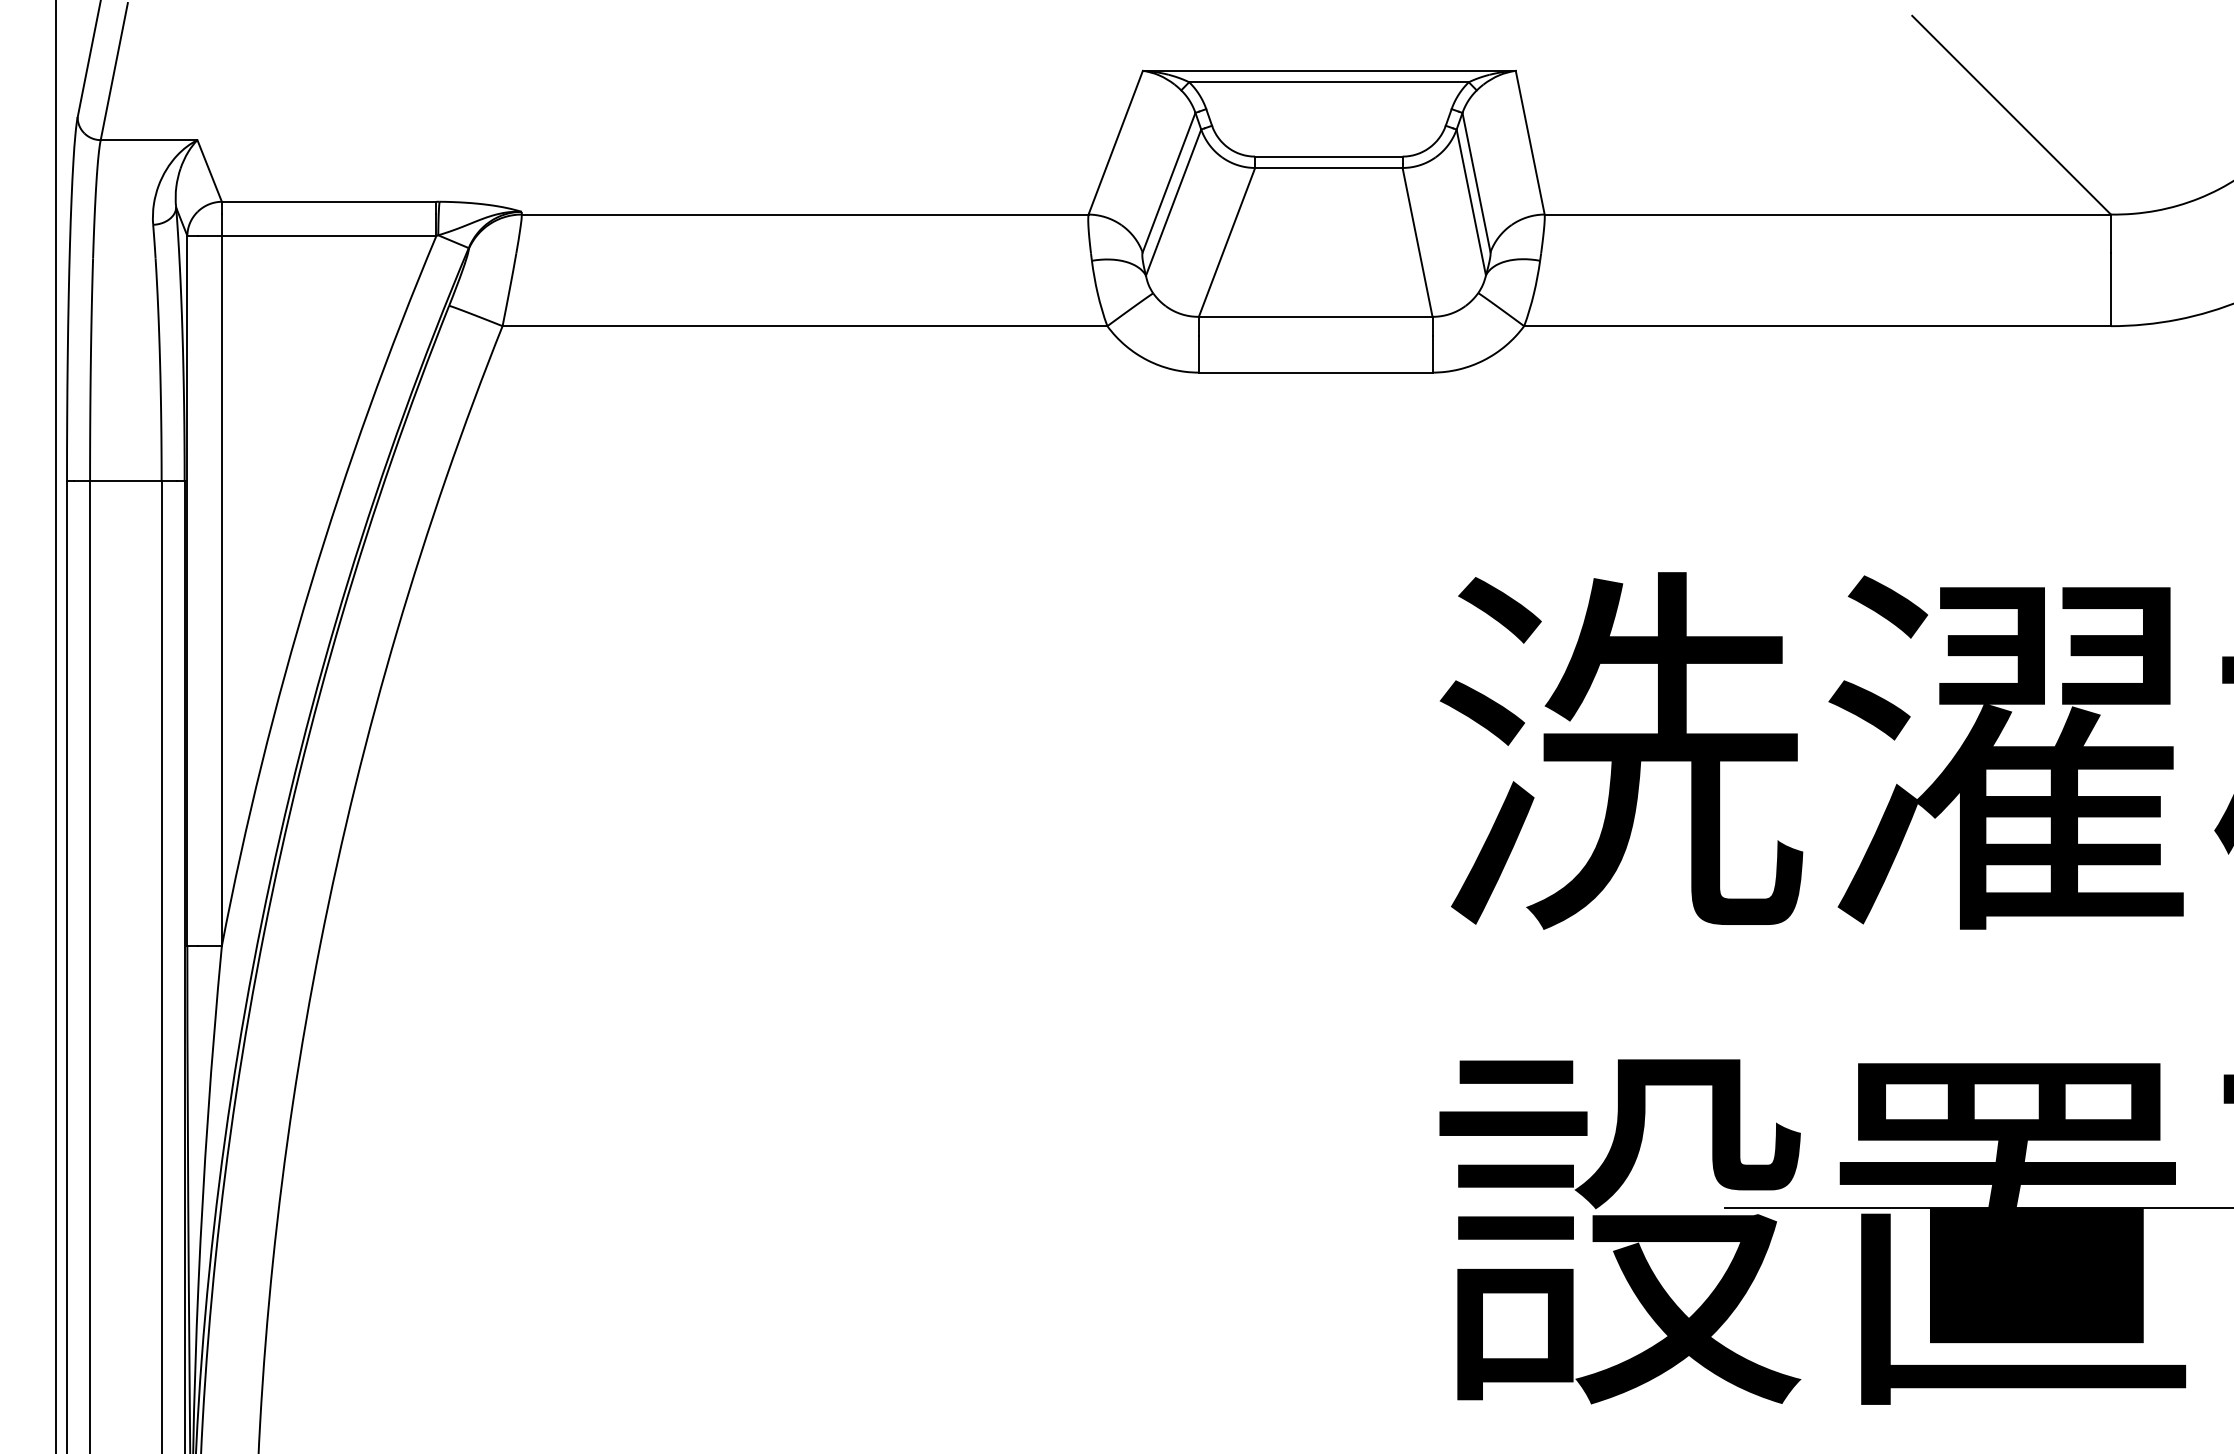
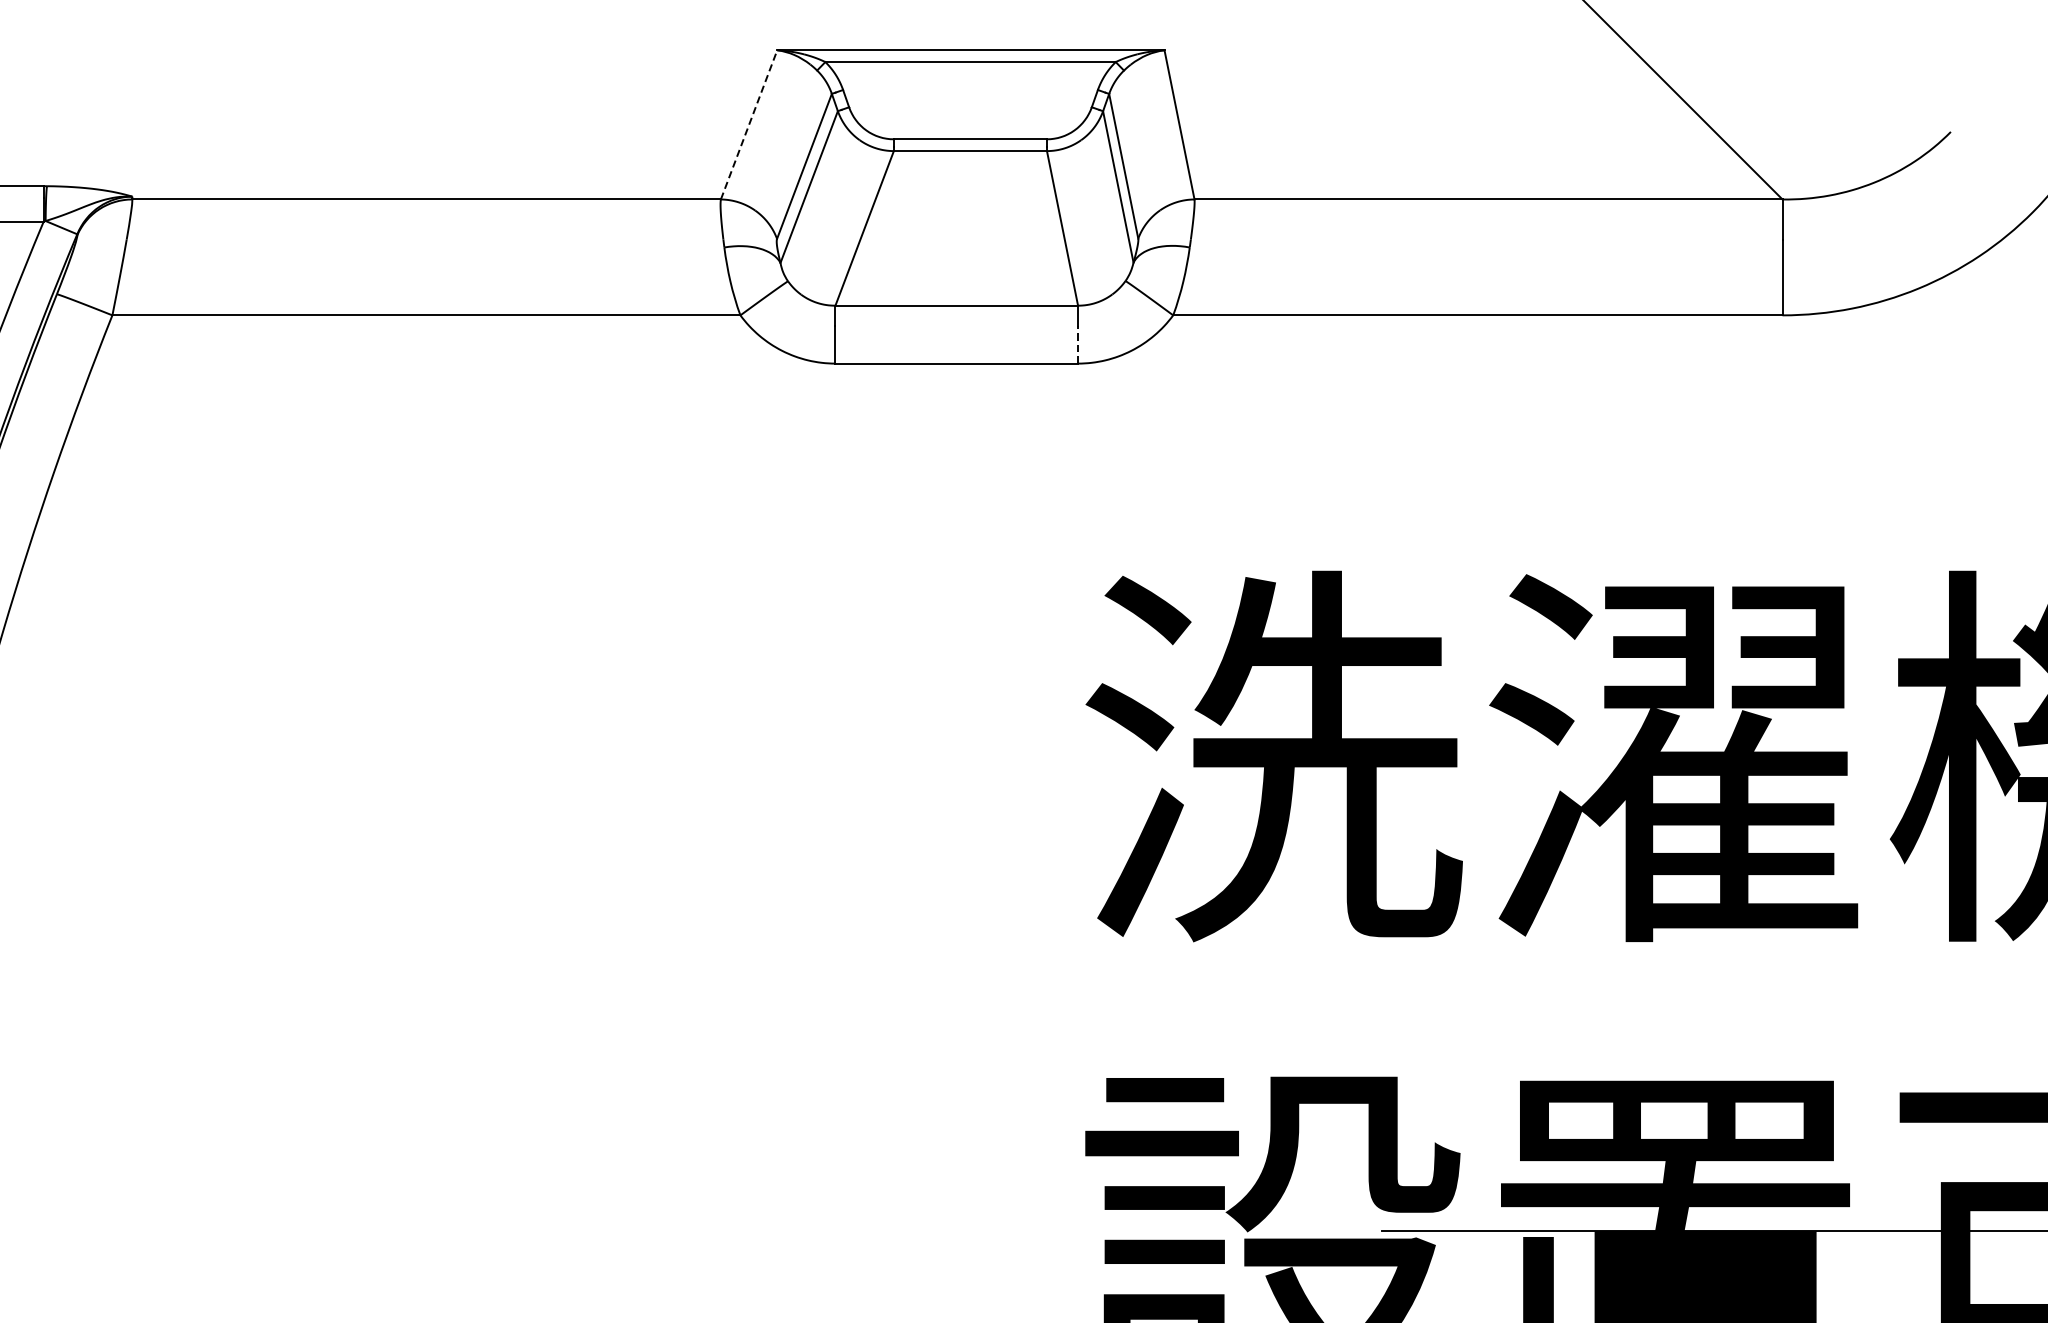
line: (1115, 142) -> (748, 124), solid -> dashed
line: (1432, 353) -> (1078, 343), solid -> dashed

